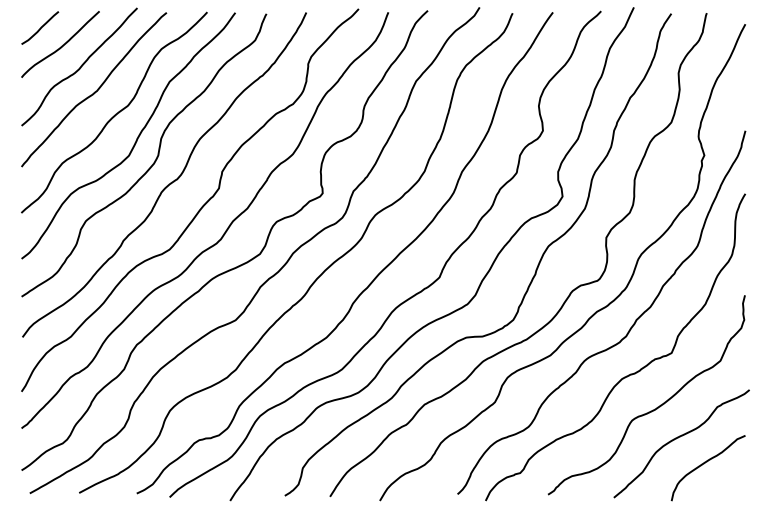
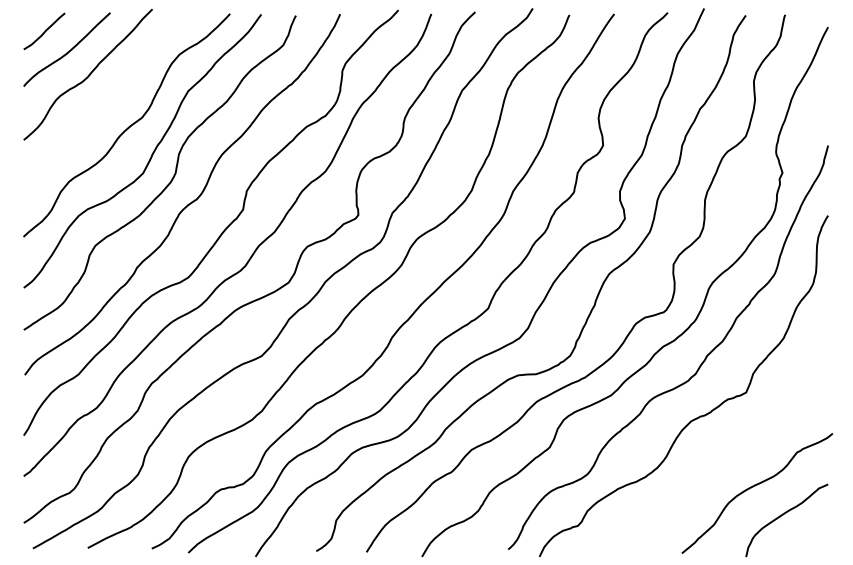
curve: (95, 91) -> (105, 101), removed
curve: (655, 407) -> (728, 453), removed

